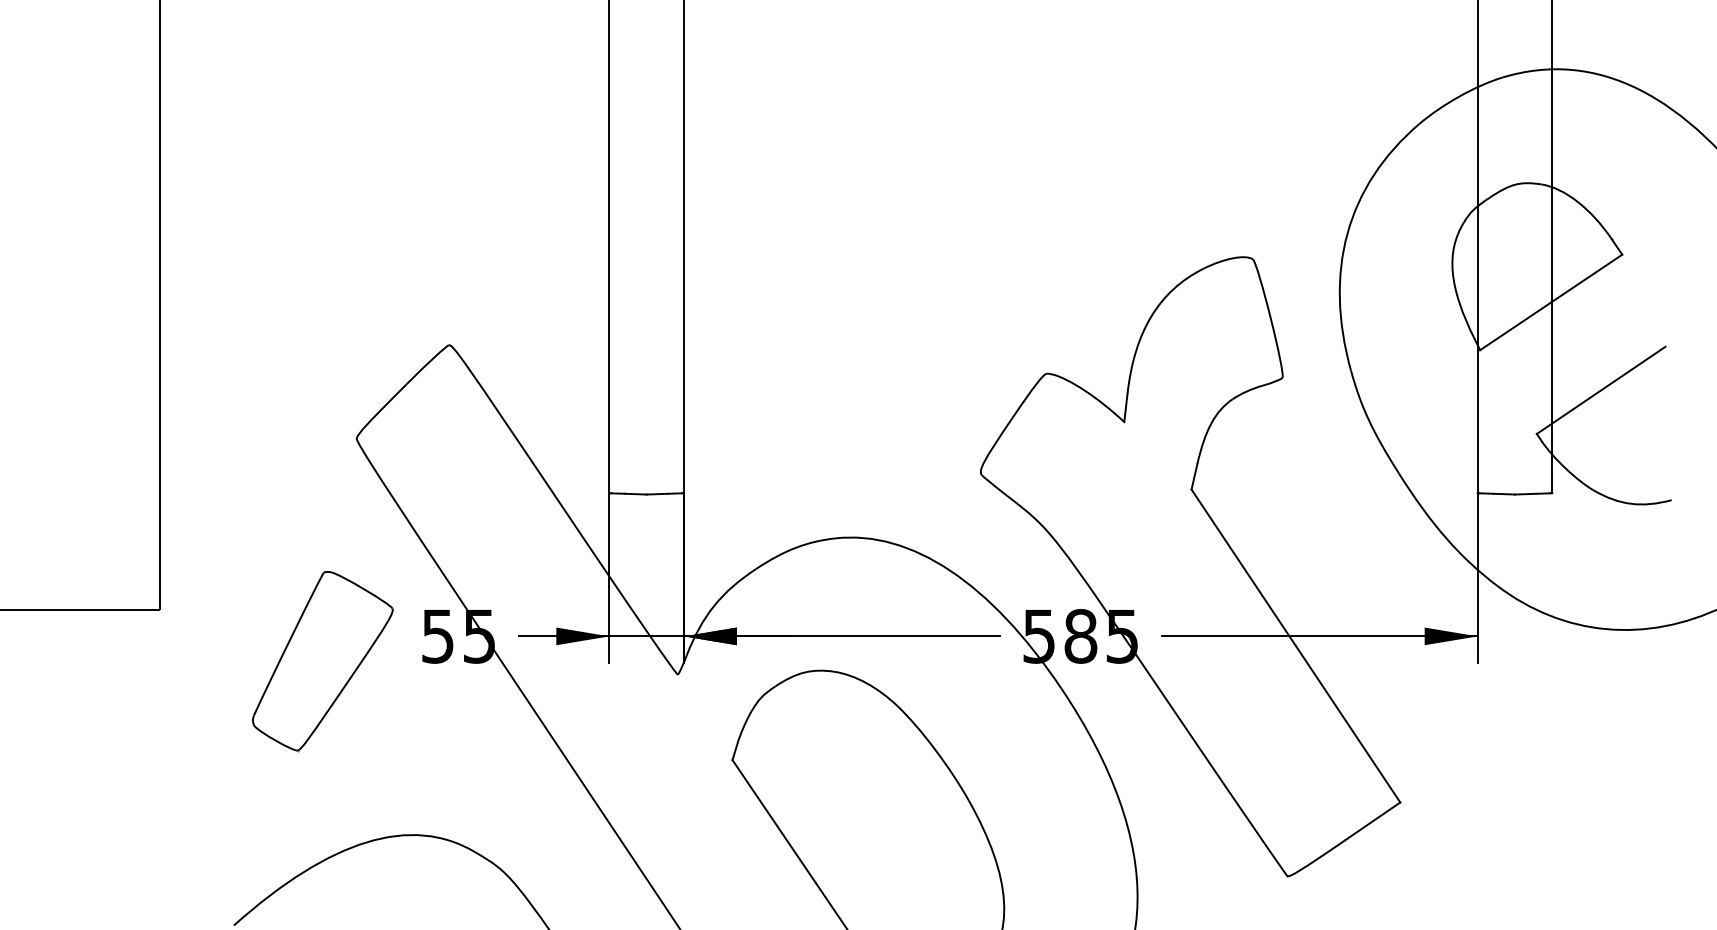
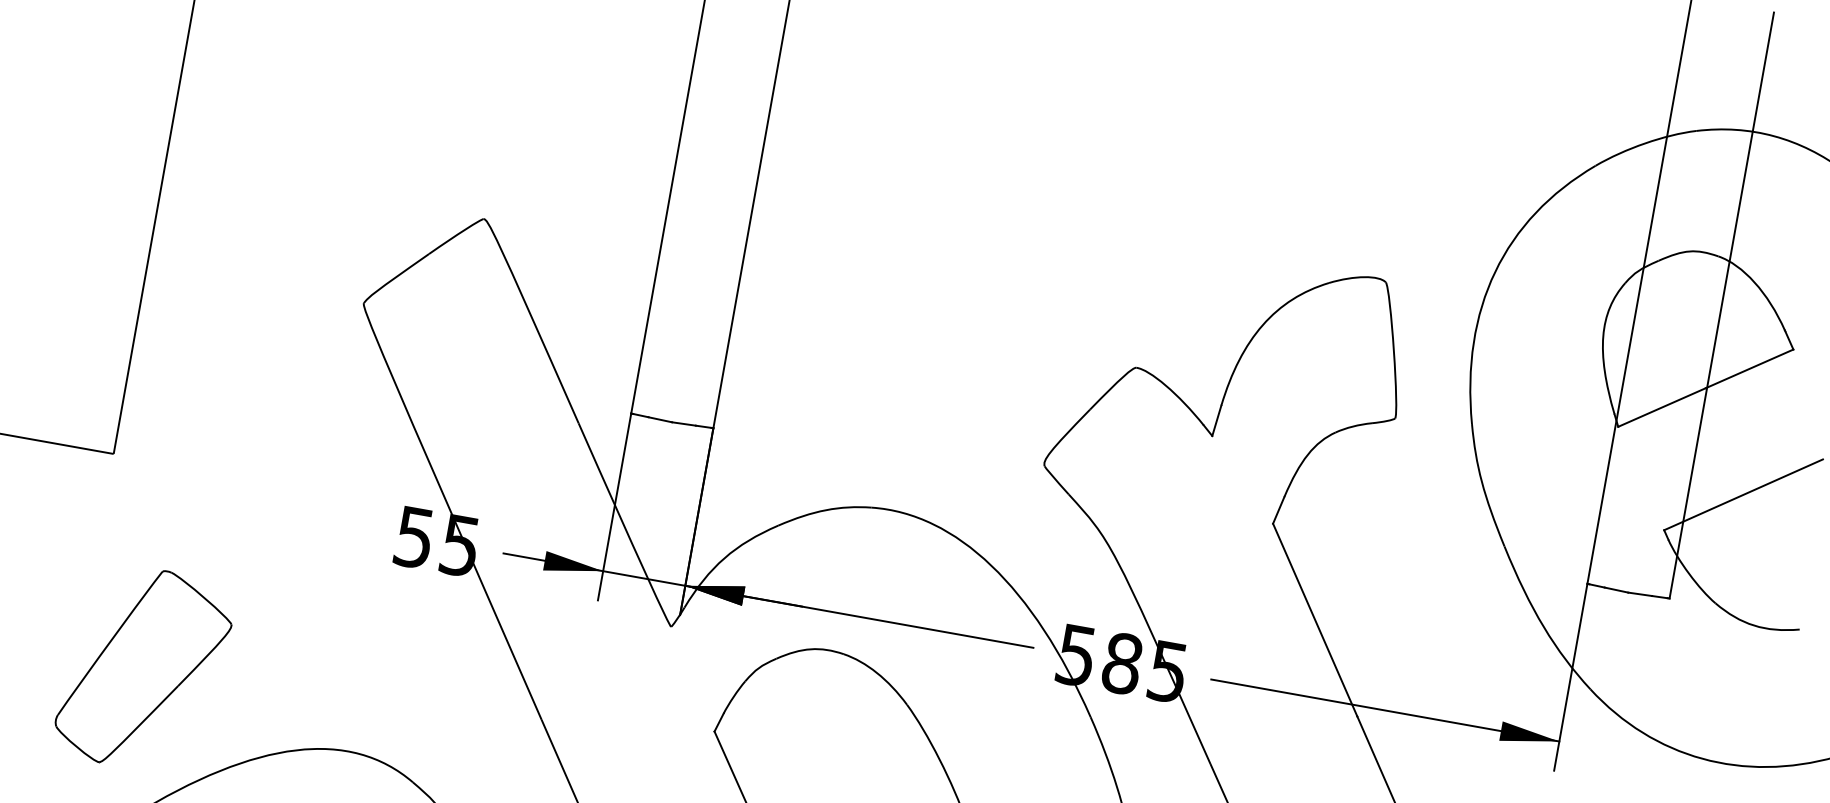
part: (322, 661) -> (143, 669), moved

